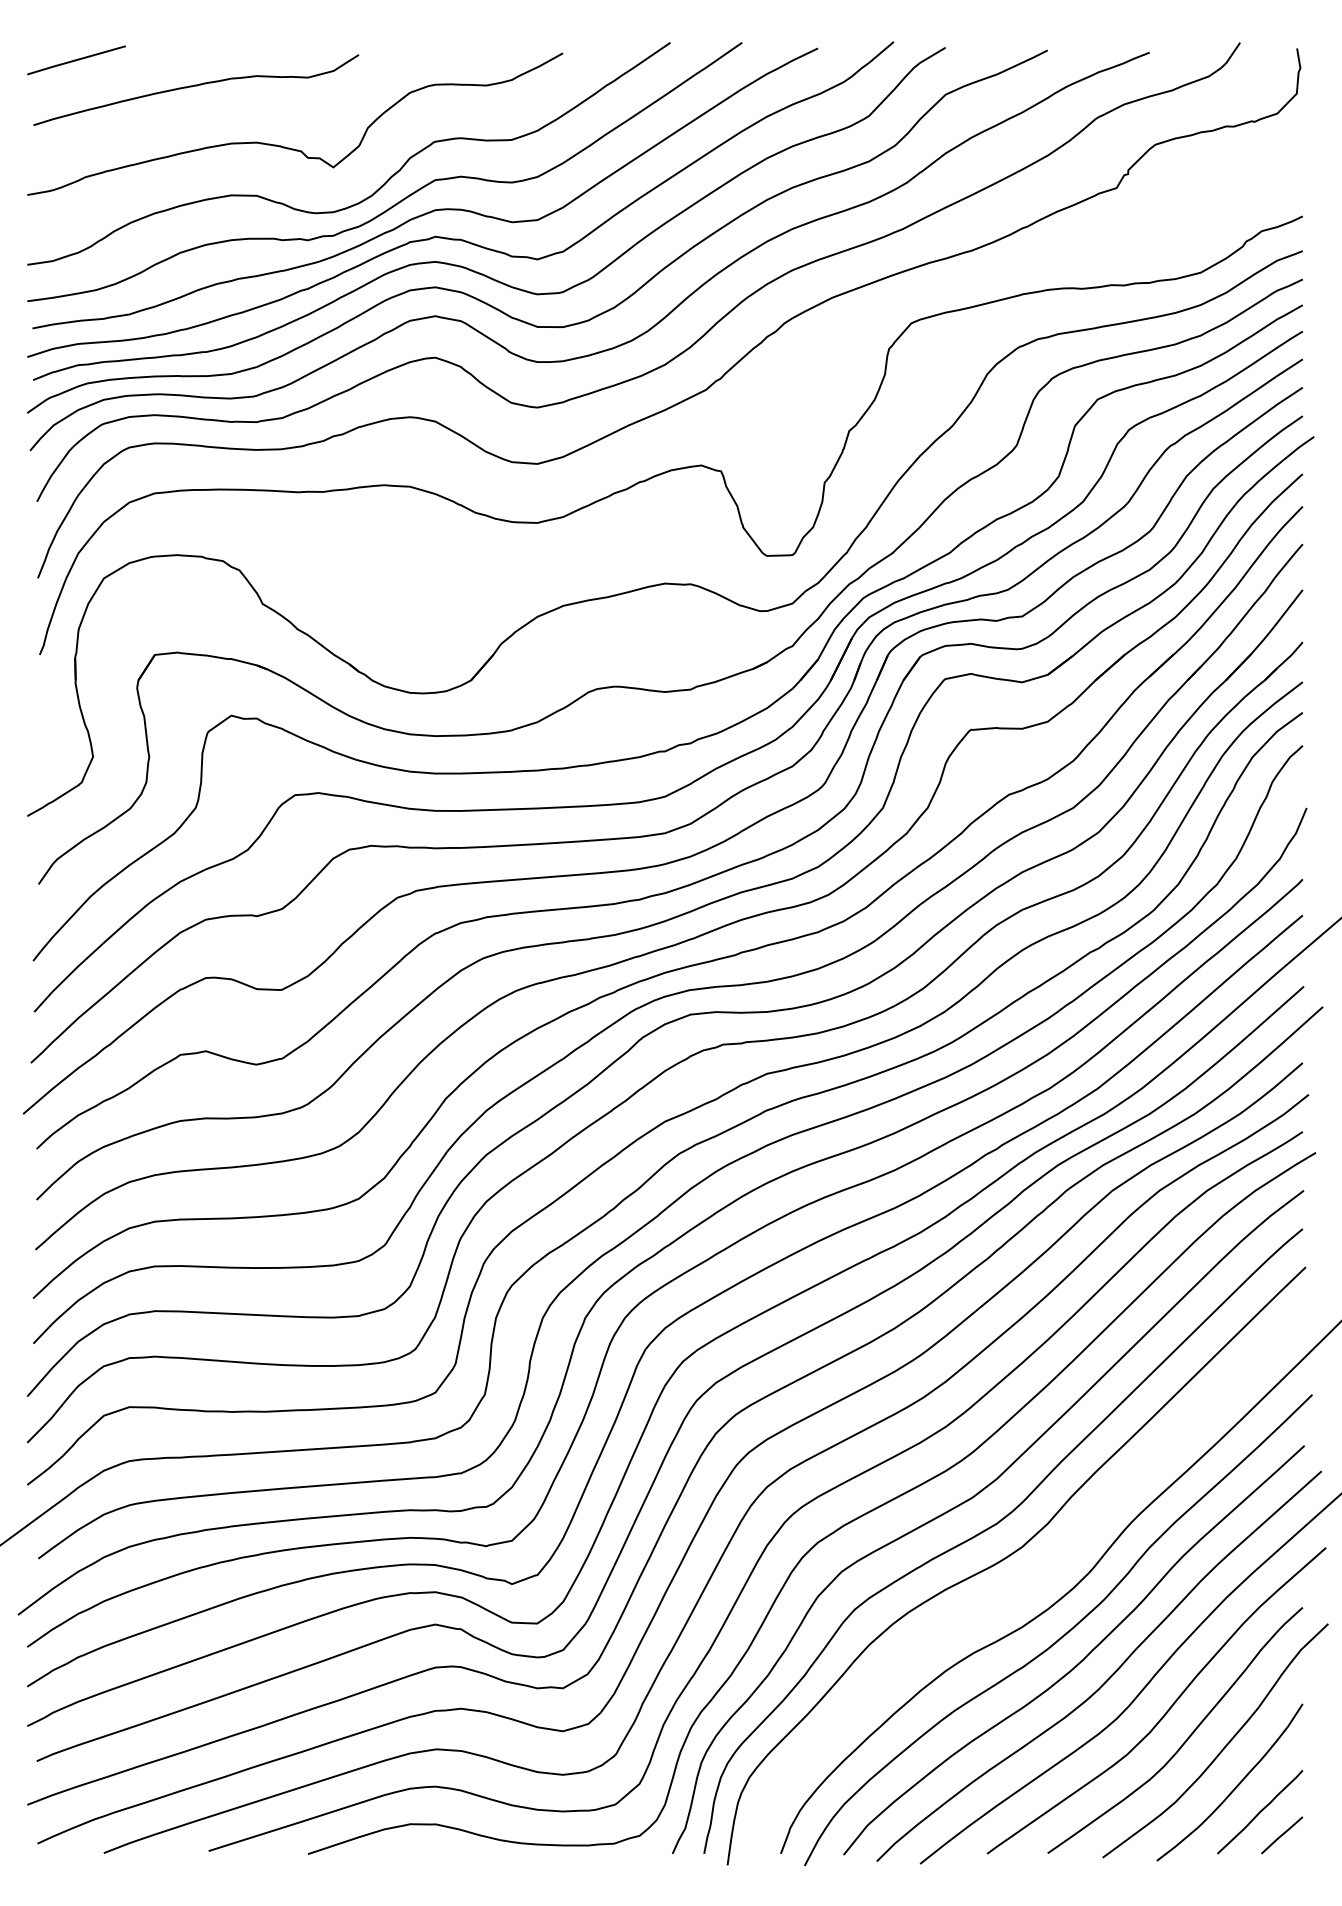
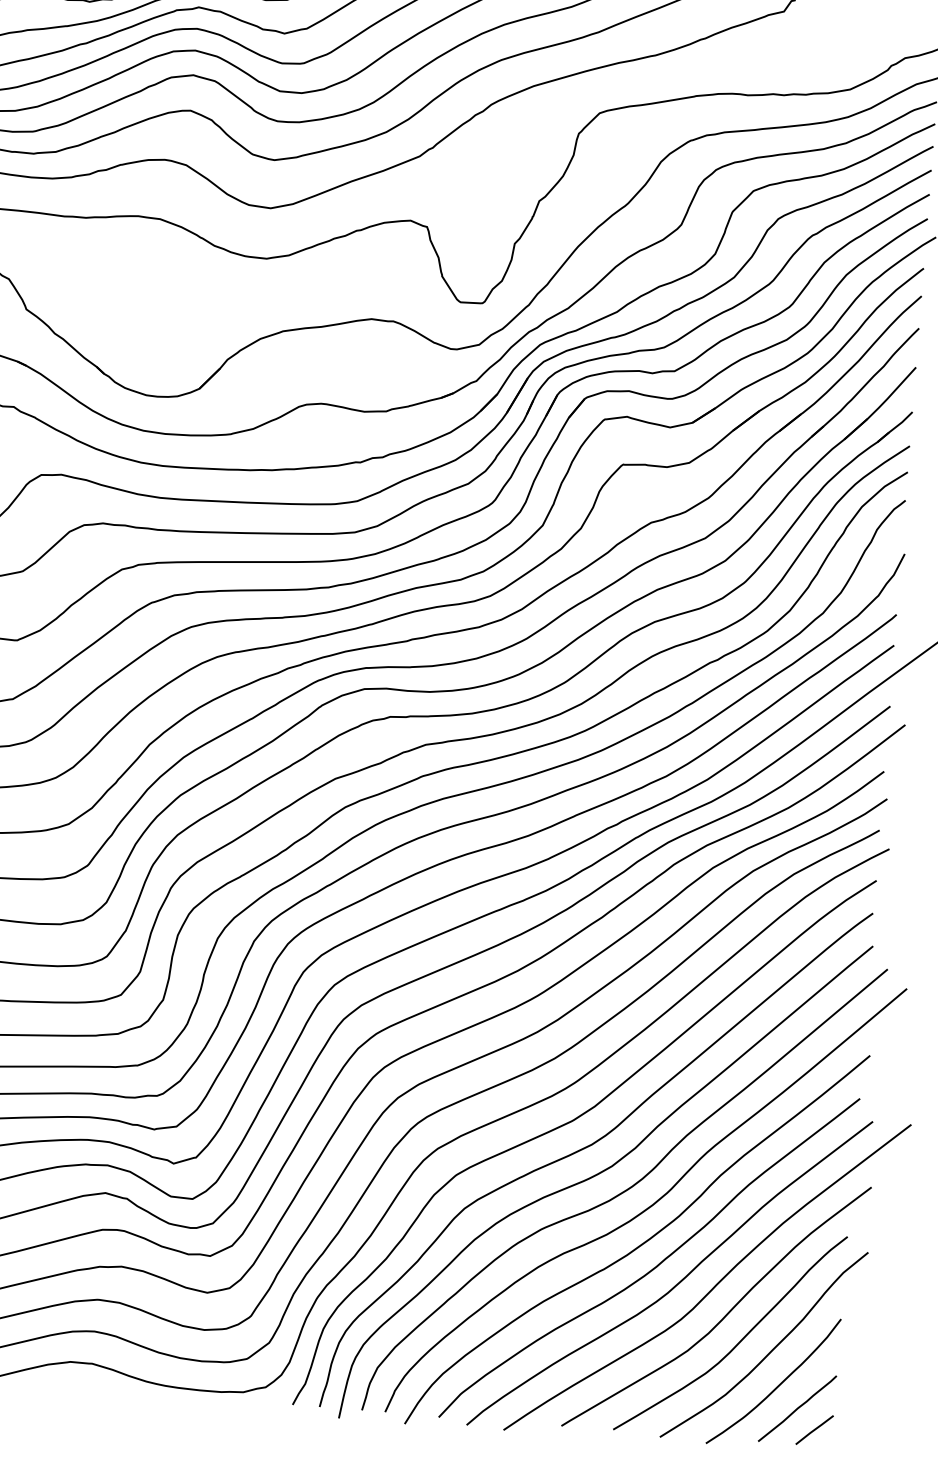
curve: (1039, 1573) -> (625, 1190), added

